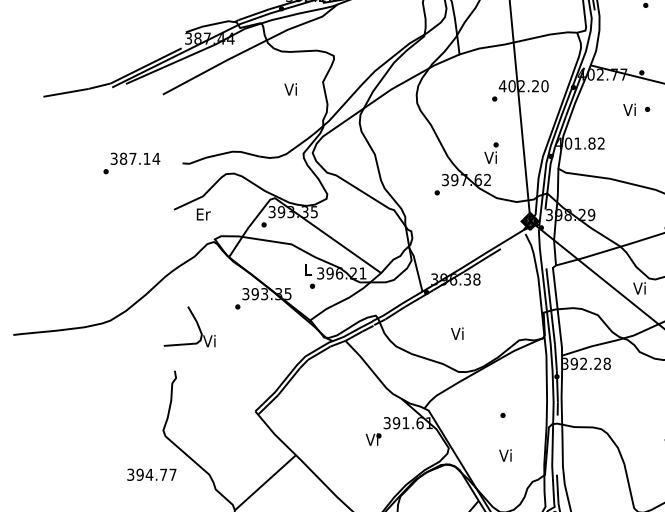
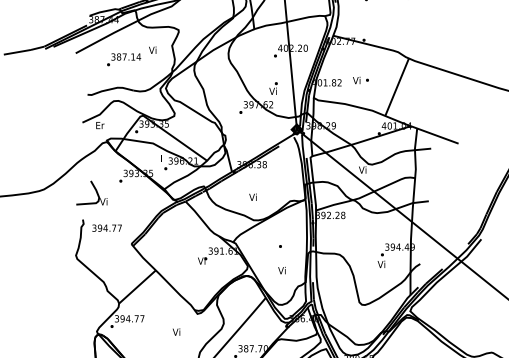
text: (635, 109) -> (360, 80), moved
text: (132, 162) -> (124, 59), moved
text: (150, 473) -> (106, 227), moved

